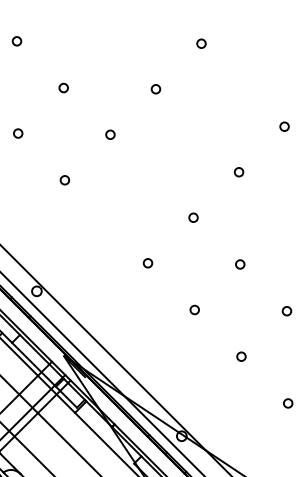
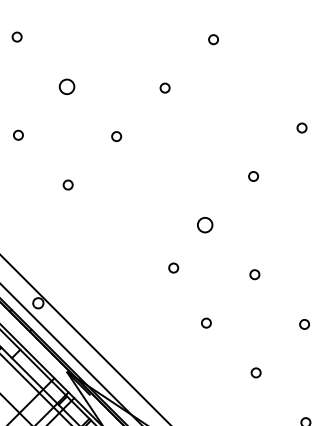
circle: (63, 87) -> (66, 86), size x1.6
circle: (193, 217) -> (205, 224), size x1.6
circle: (147, 263) -> (173, 268), moved

